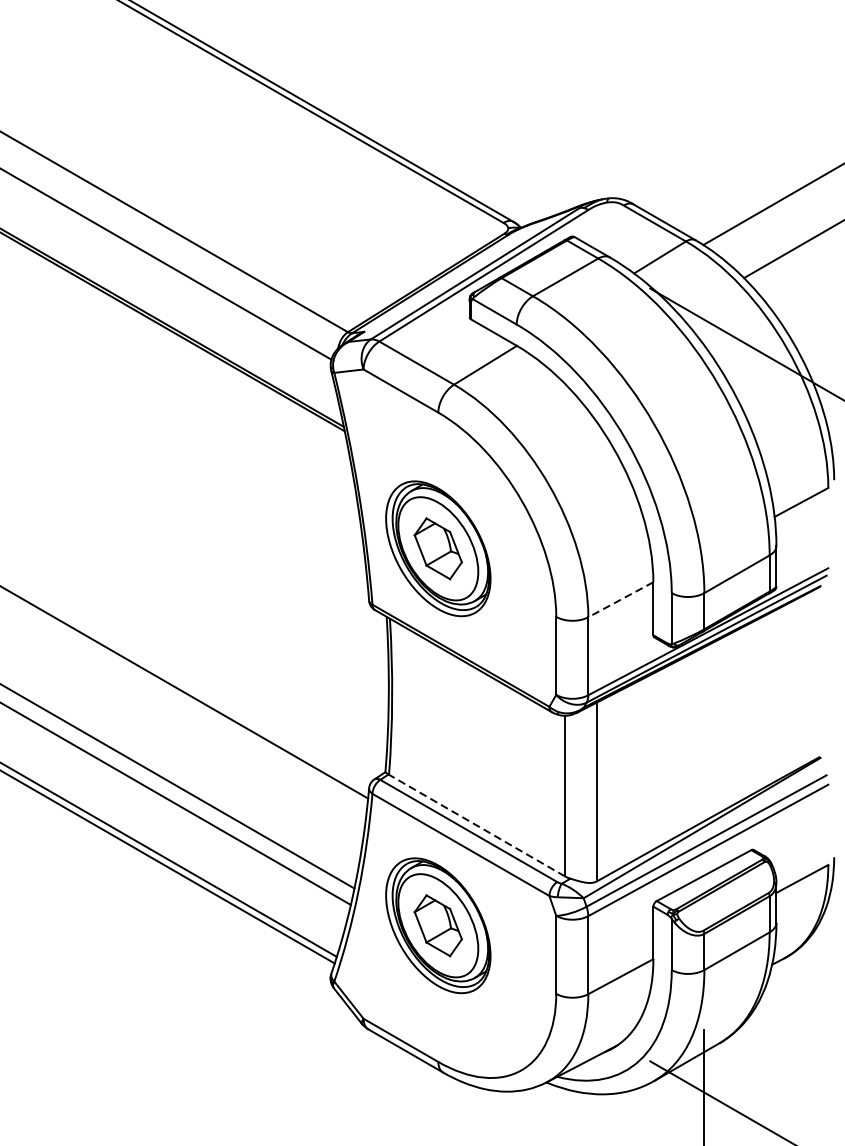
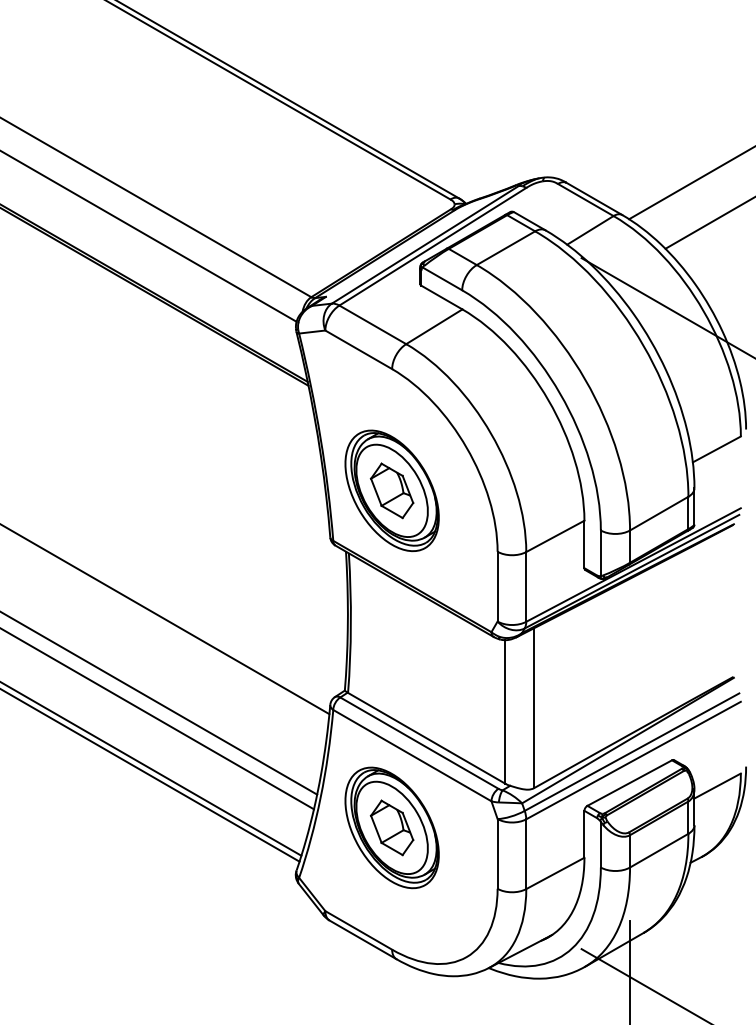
line: (619, 599) -> (554, 536), dashed -> solid
line: (476, 825) -> (426, 738), dashed -> solid

